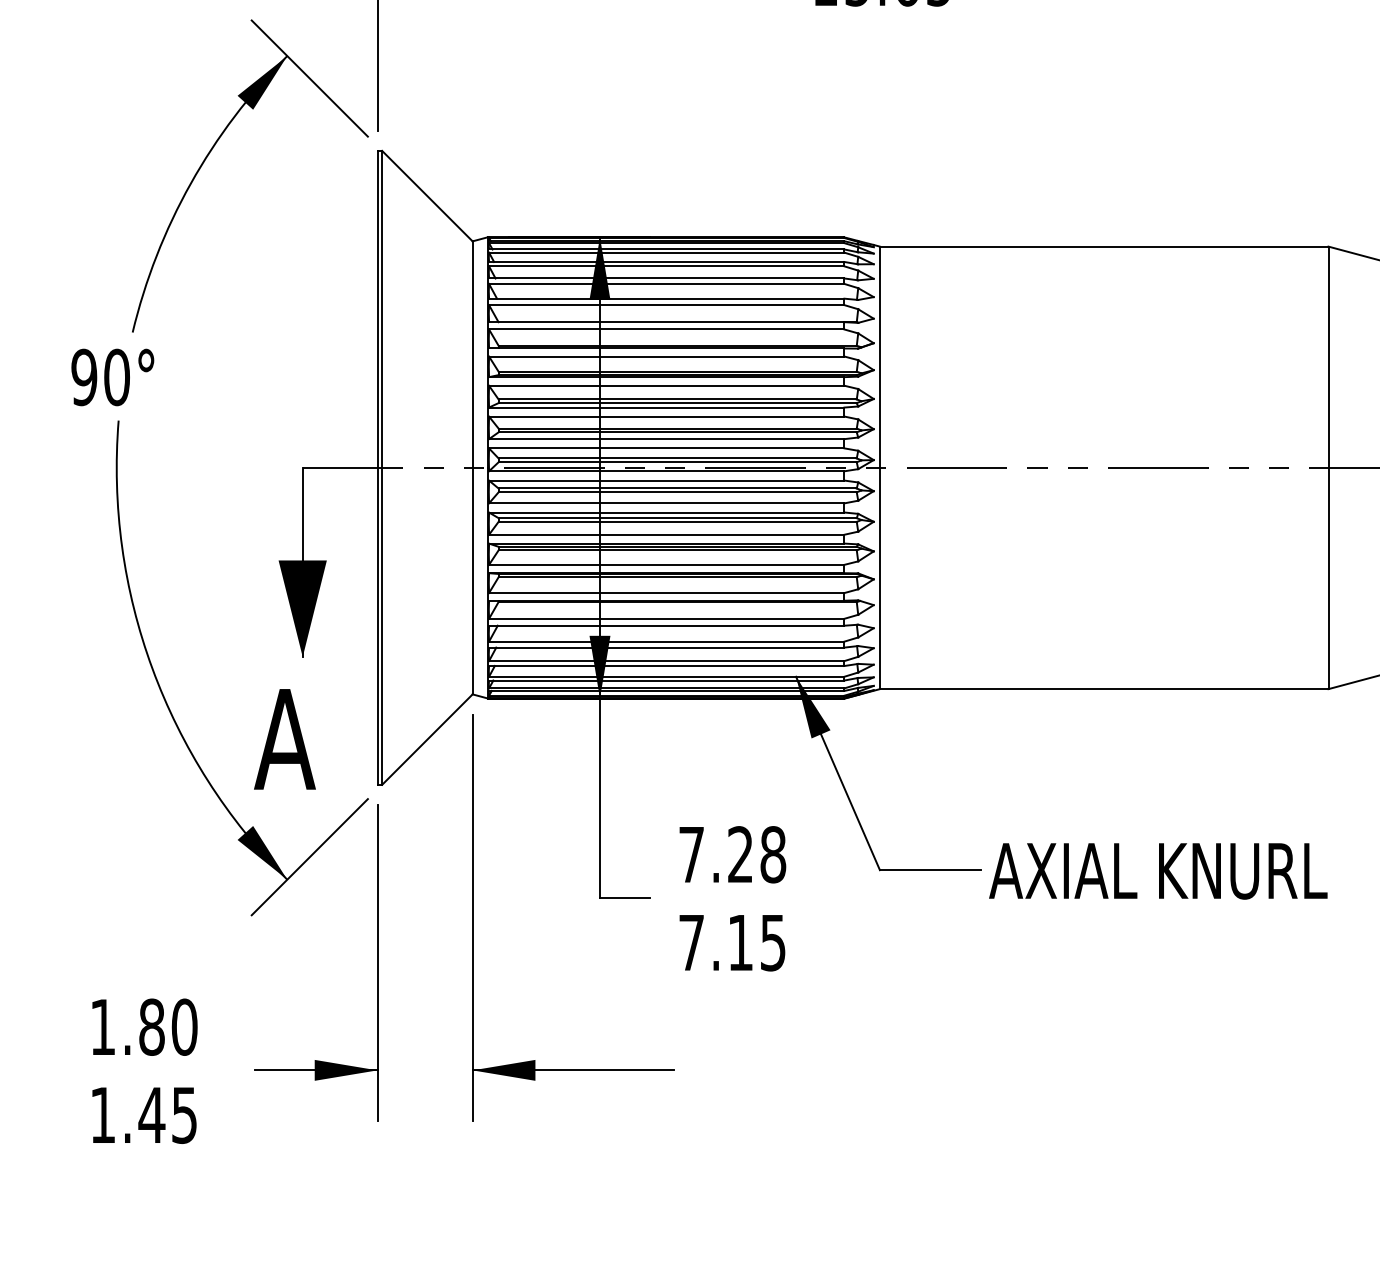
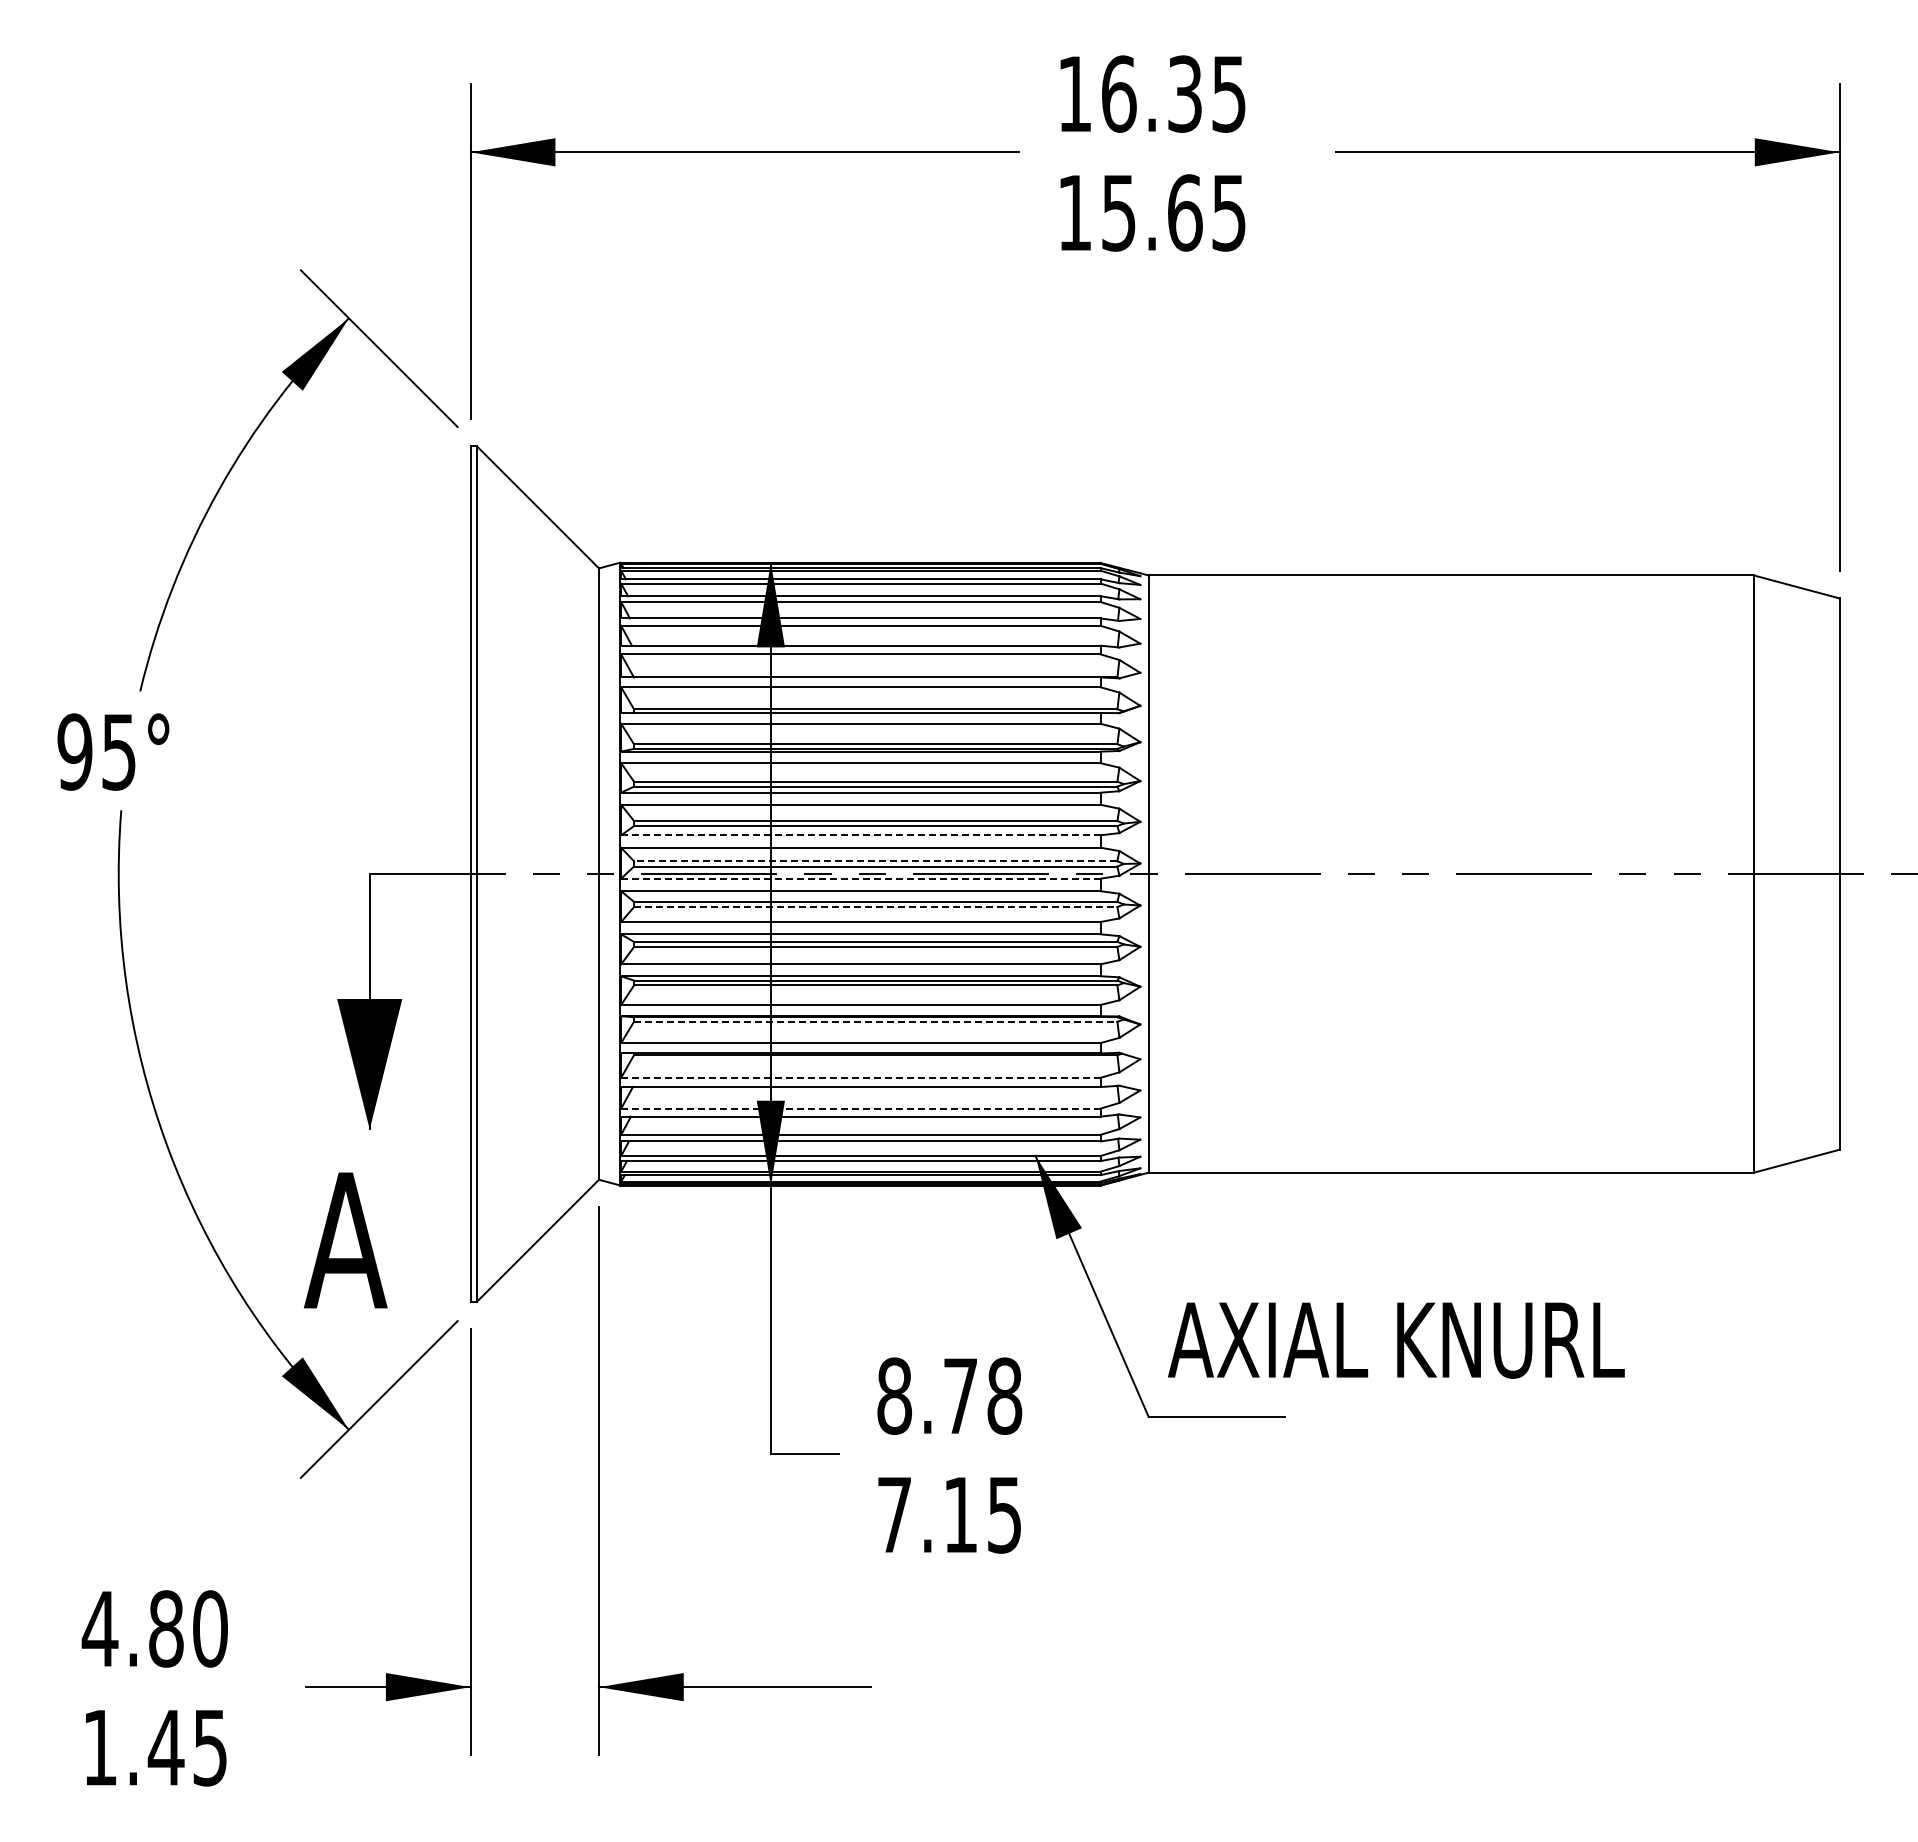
text: (116, 377) -> (118, 751), 90° -> 95°
line: (666, 439) -> (860, 835), solid -> dashed
line: (677, 458) -> (875, 861), solid -> dashed
line: (666, 471) -> (860, 878), solid -> dashed
line: (677, 492) -> (875, 907), solid -> dashed
line: (677, 577) -> (875, 1021), solid -> dashed
line: (666, 618) -> (860, 1077), solid -> dashed
line: (666, 641) -> (860, 1108), solid -> dashed
text: (715, 854) -> (926, 1395), 7.28 -> 8.78
text: (1158, 871) -> (1396, 1340), moved
text: (102, 1026) -> (99, 1628), 1.80 -> 4.80

